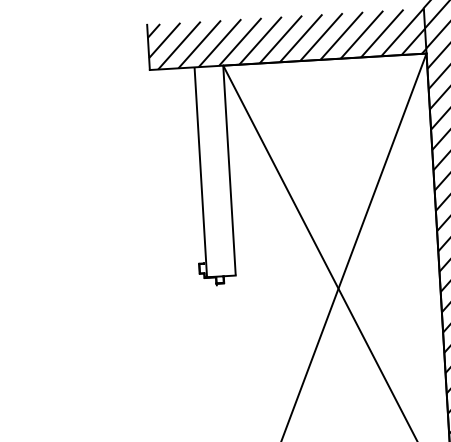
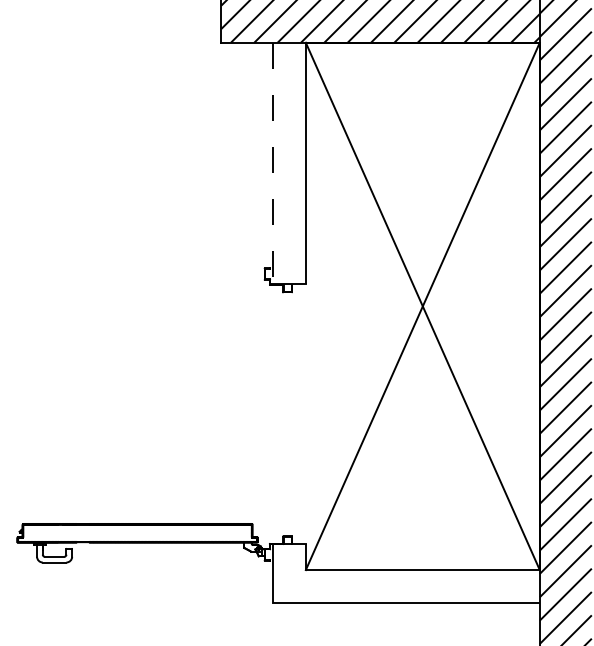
line: (200, 172) -> (272, 163), solid -> dashed

